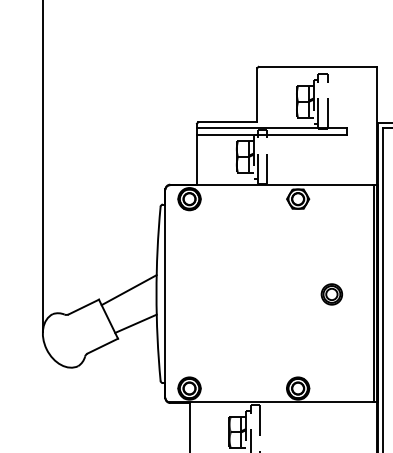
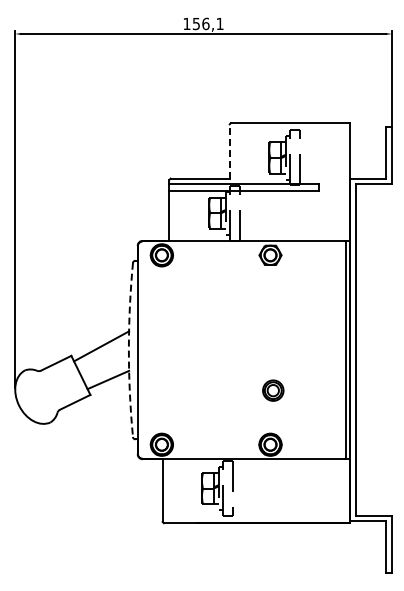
line: (257, 94) -> (229, 150), solid -> dashed
arc: (156, 294) -> (128, 350), solid -> dashed
part: (332, 294) -> (273, 390), moved

